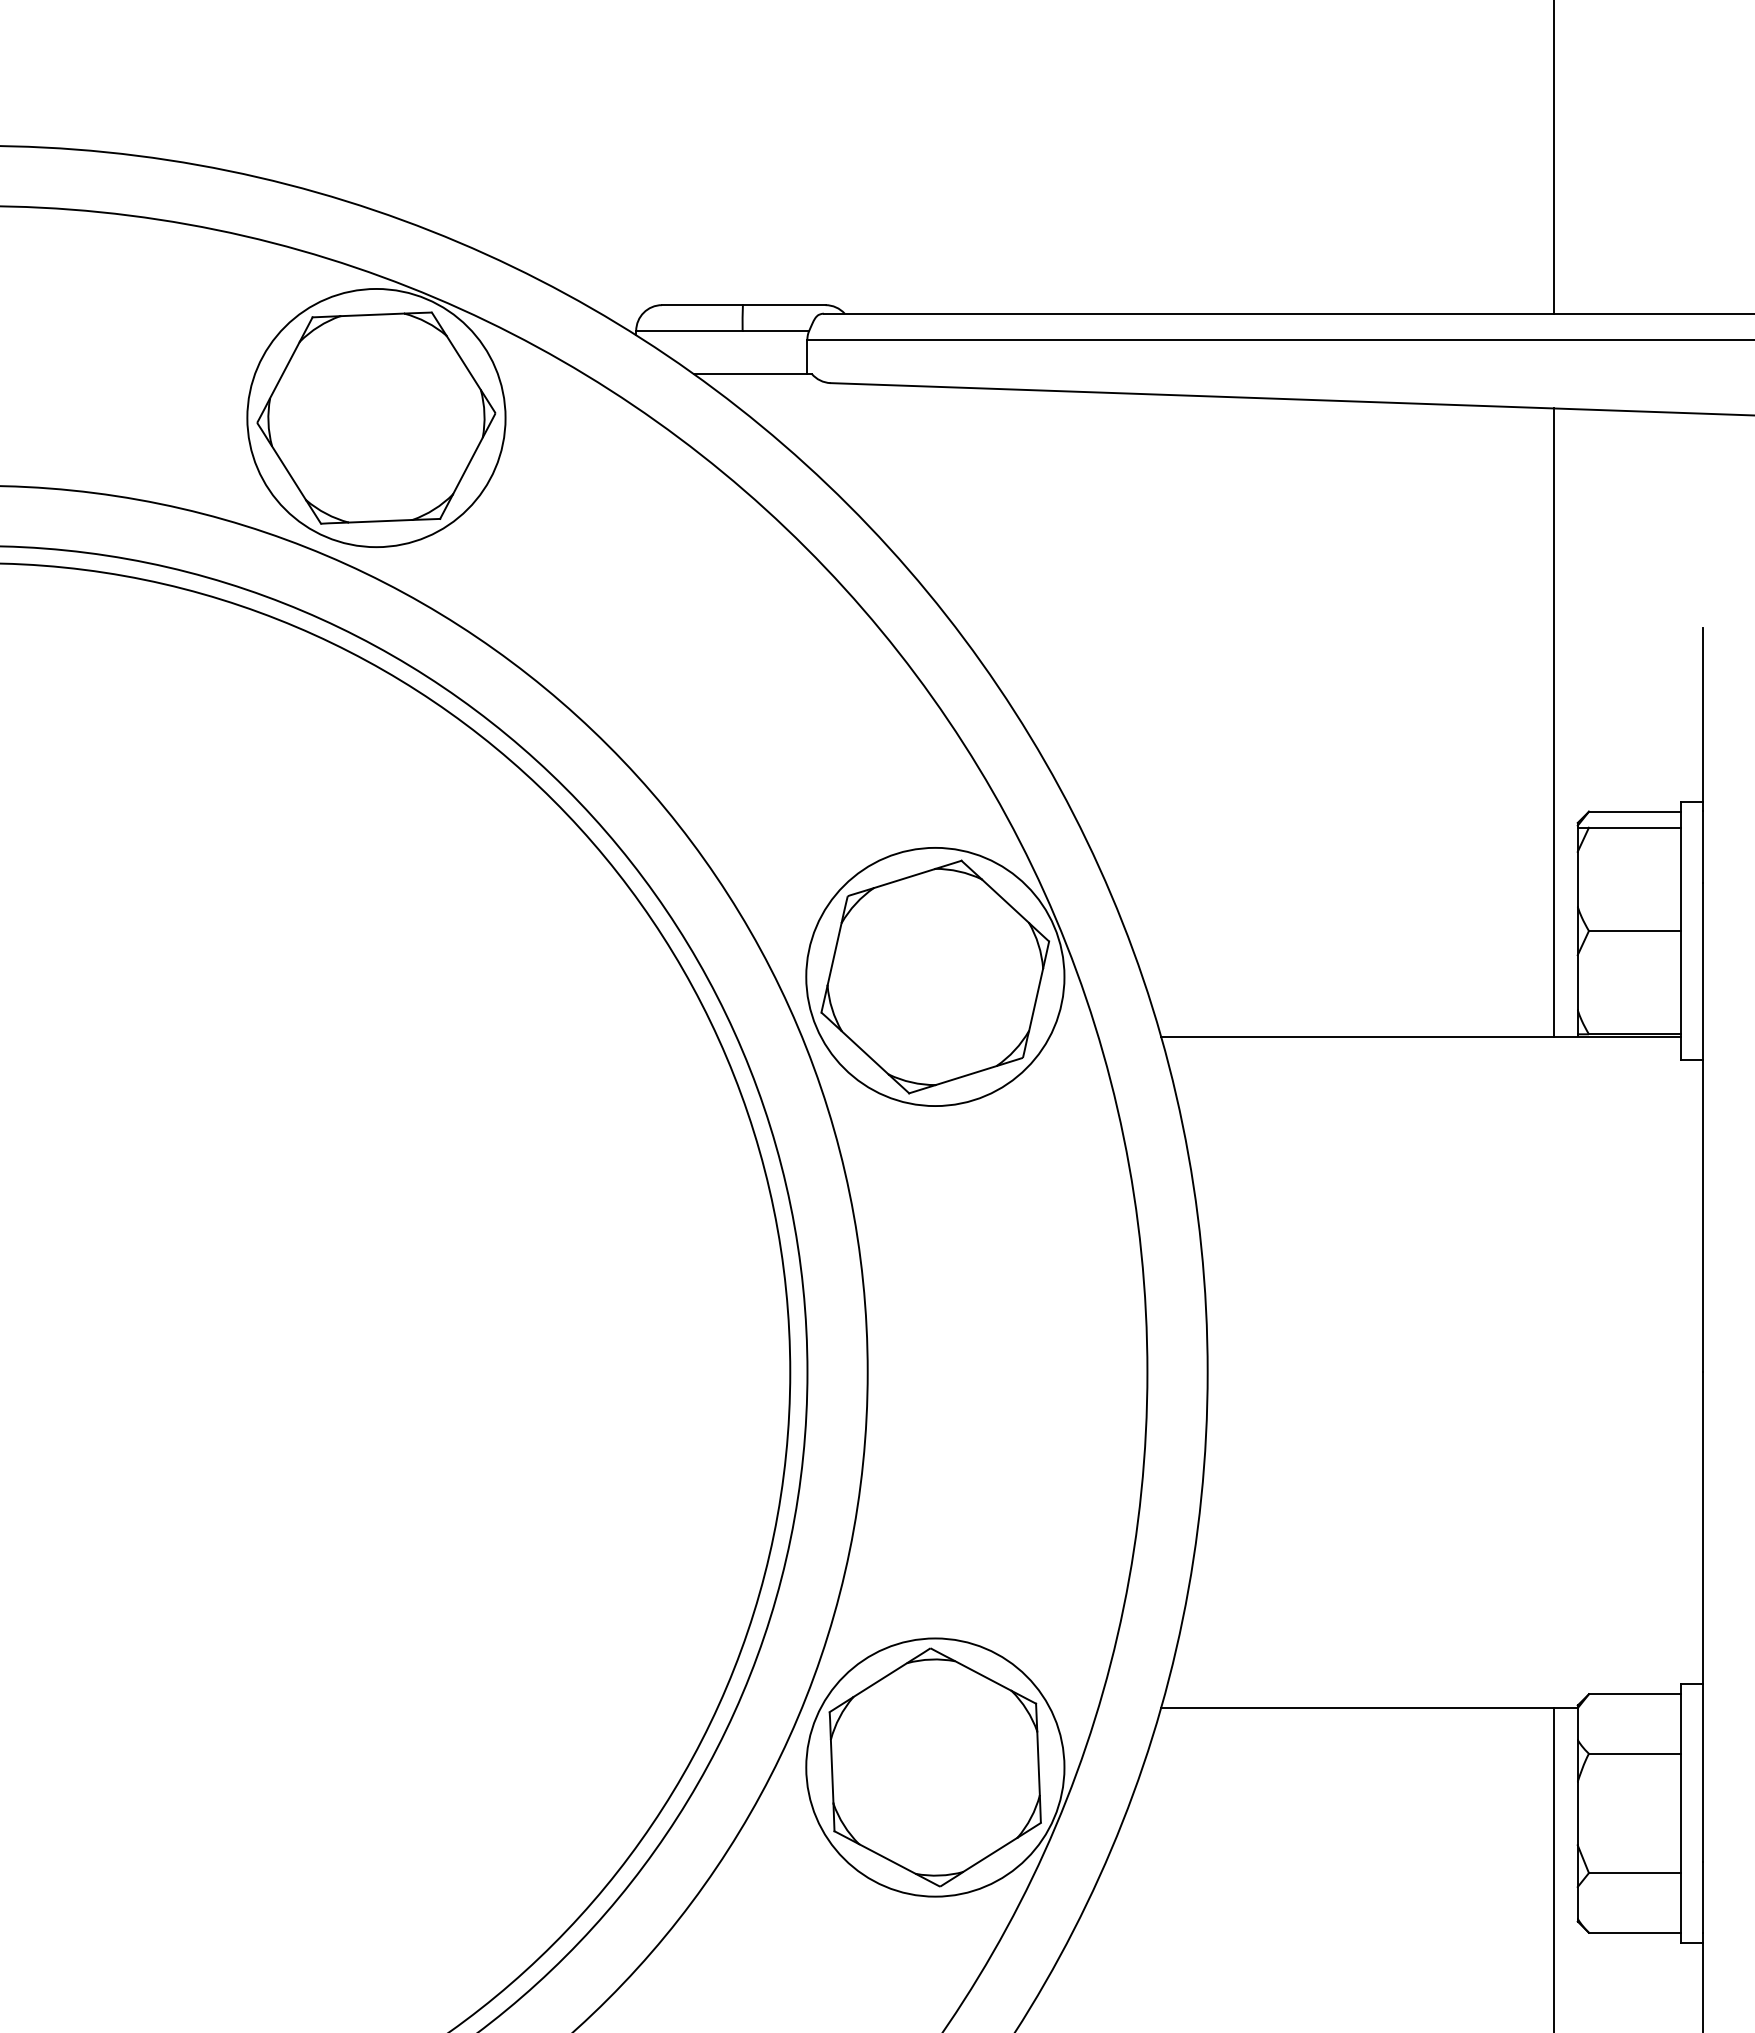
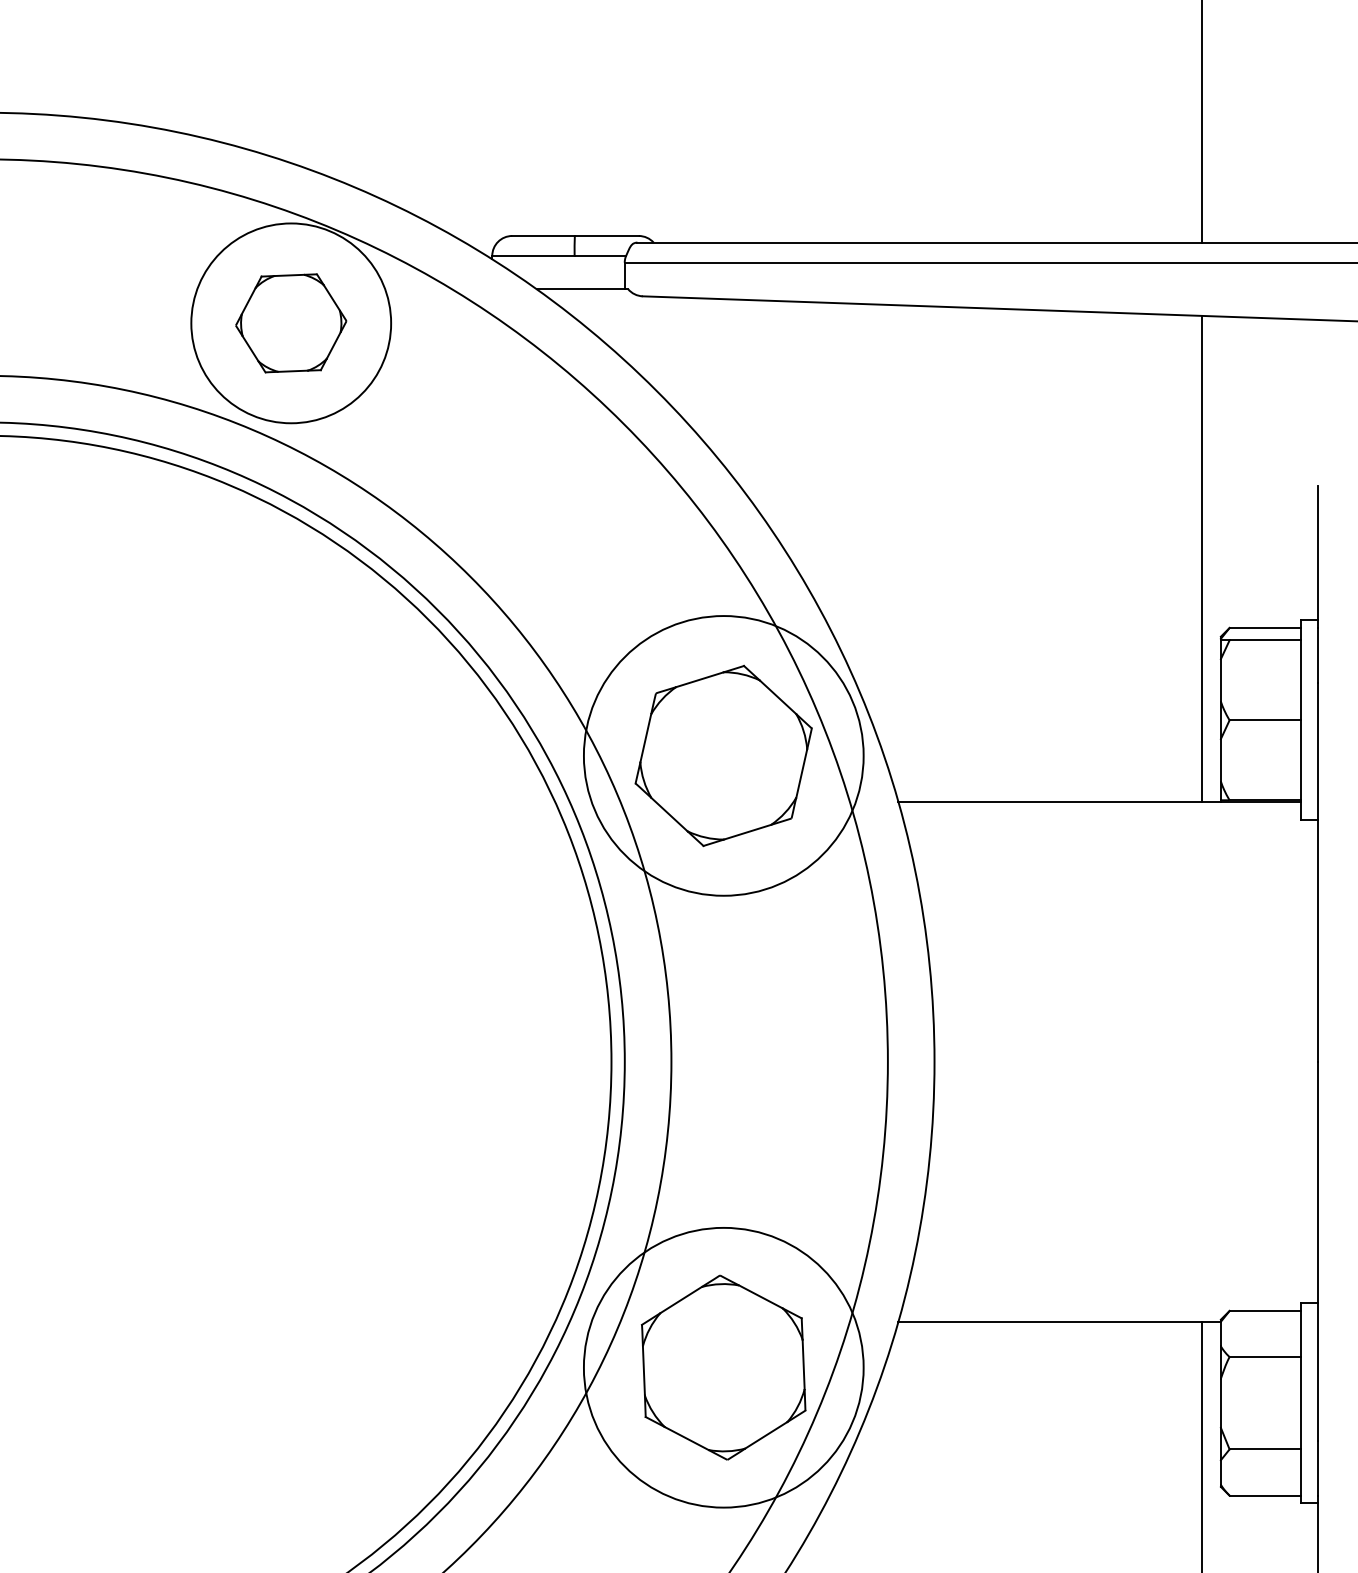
part: (376, 417) -> (291, 322), size x0.6
circle: (935, 976) -> (723, 755), size x1.4
circle: (935, 1767) -> (723, 1367), size x1.4

